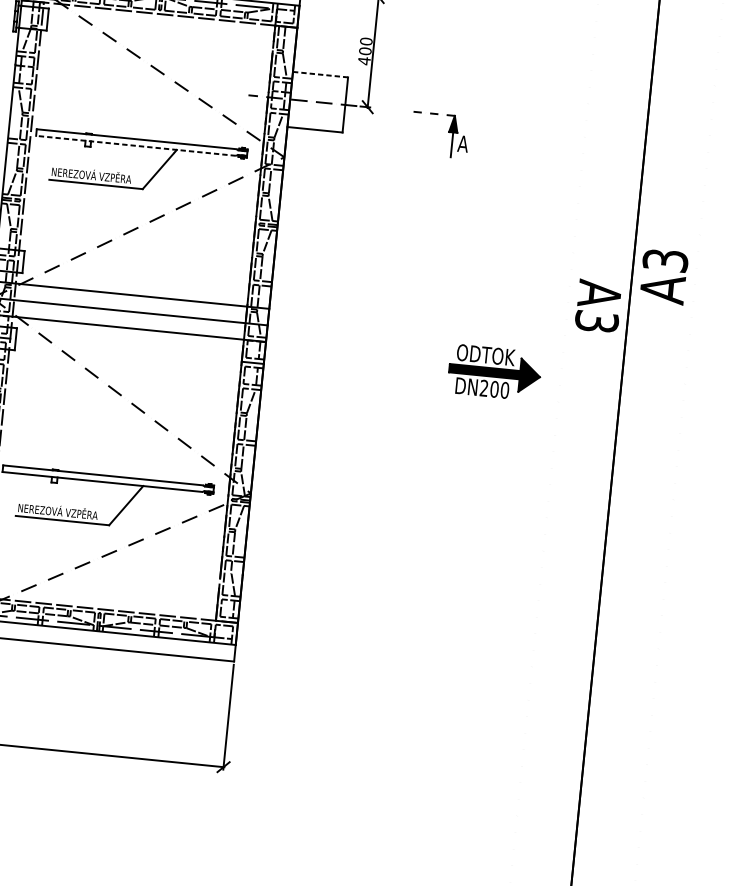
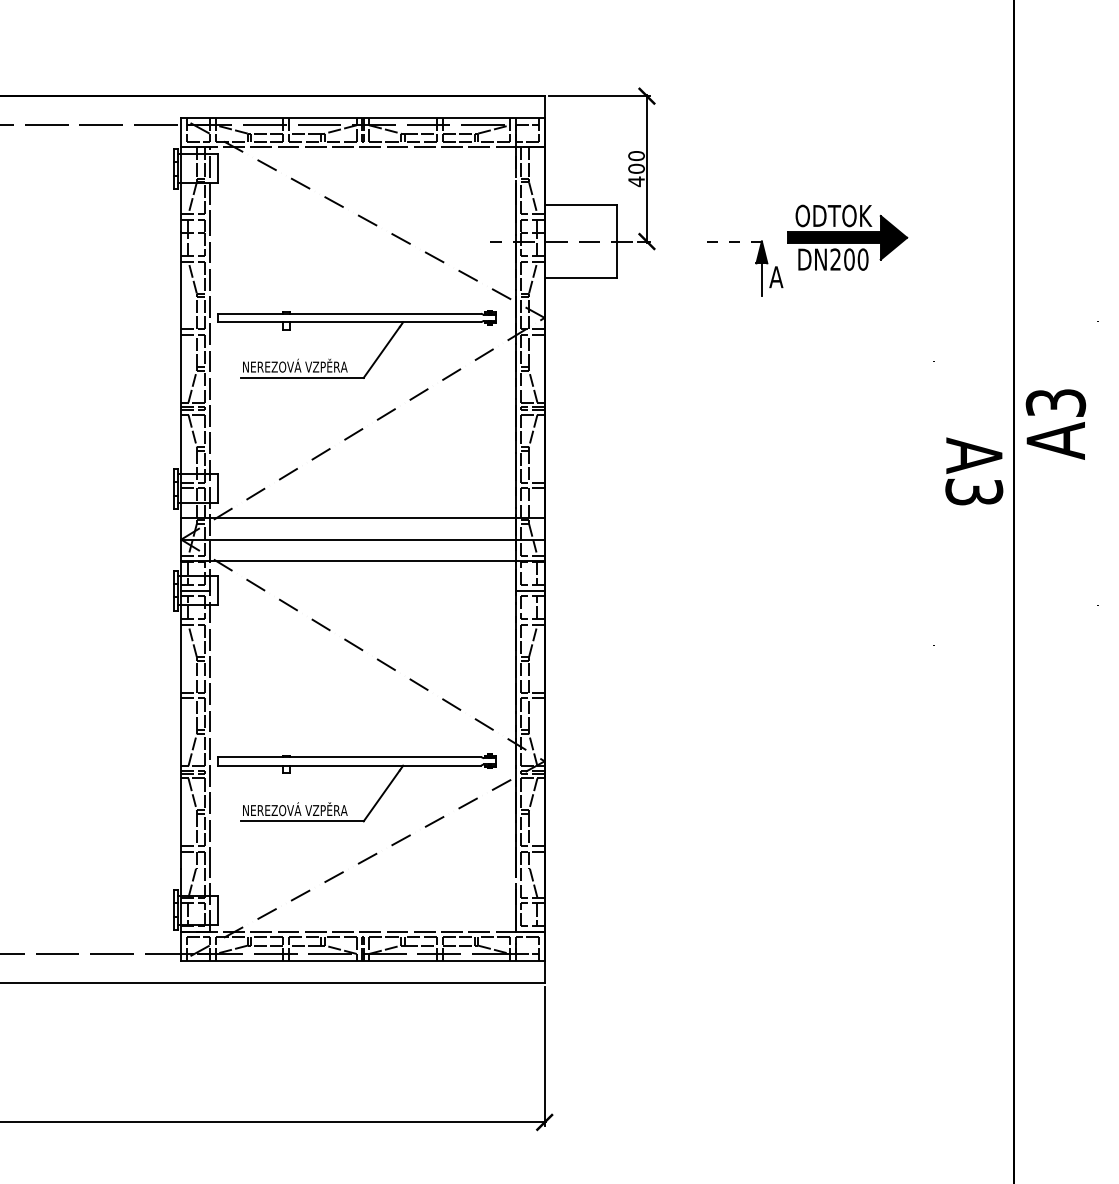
line: (320, 74) -> (581, 205), dashed -> solid
line: (136, 146) -> (349, 322), dashed -> solid
part: (494, 372) -> (847, 237), moved

